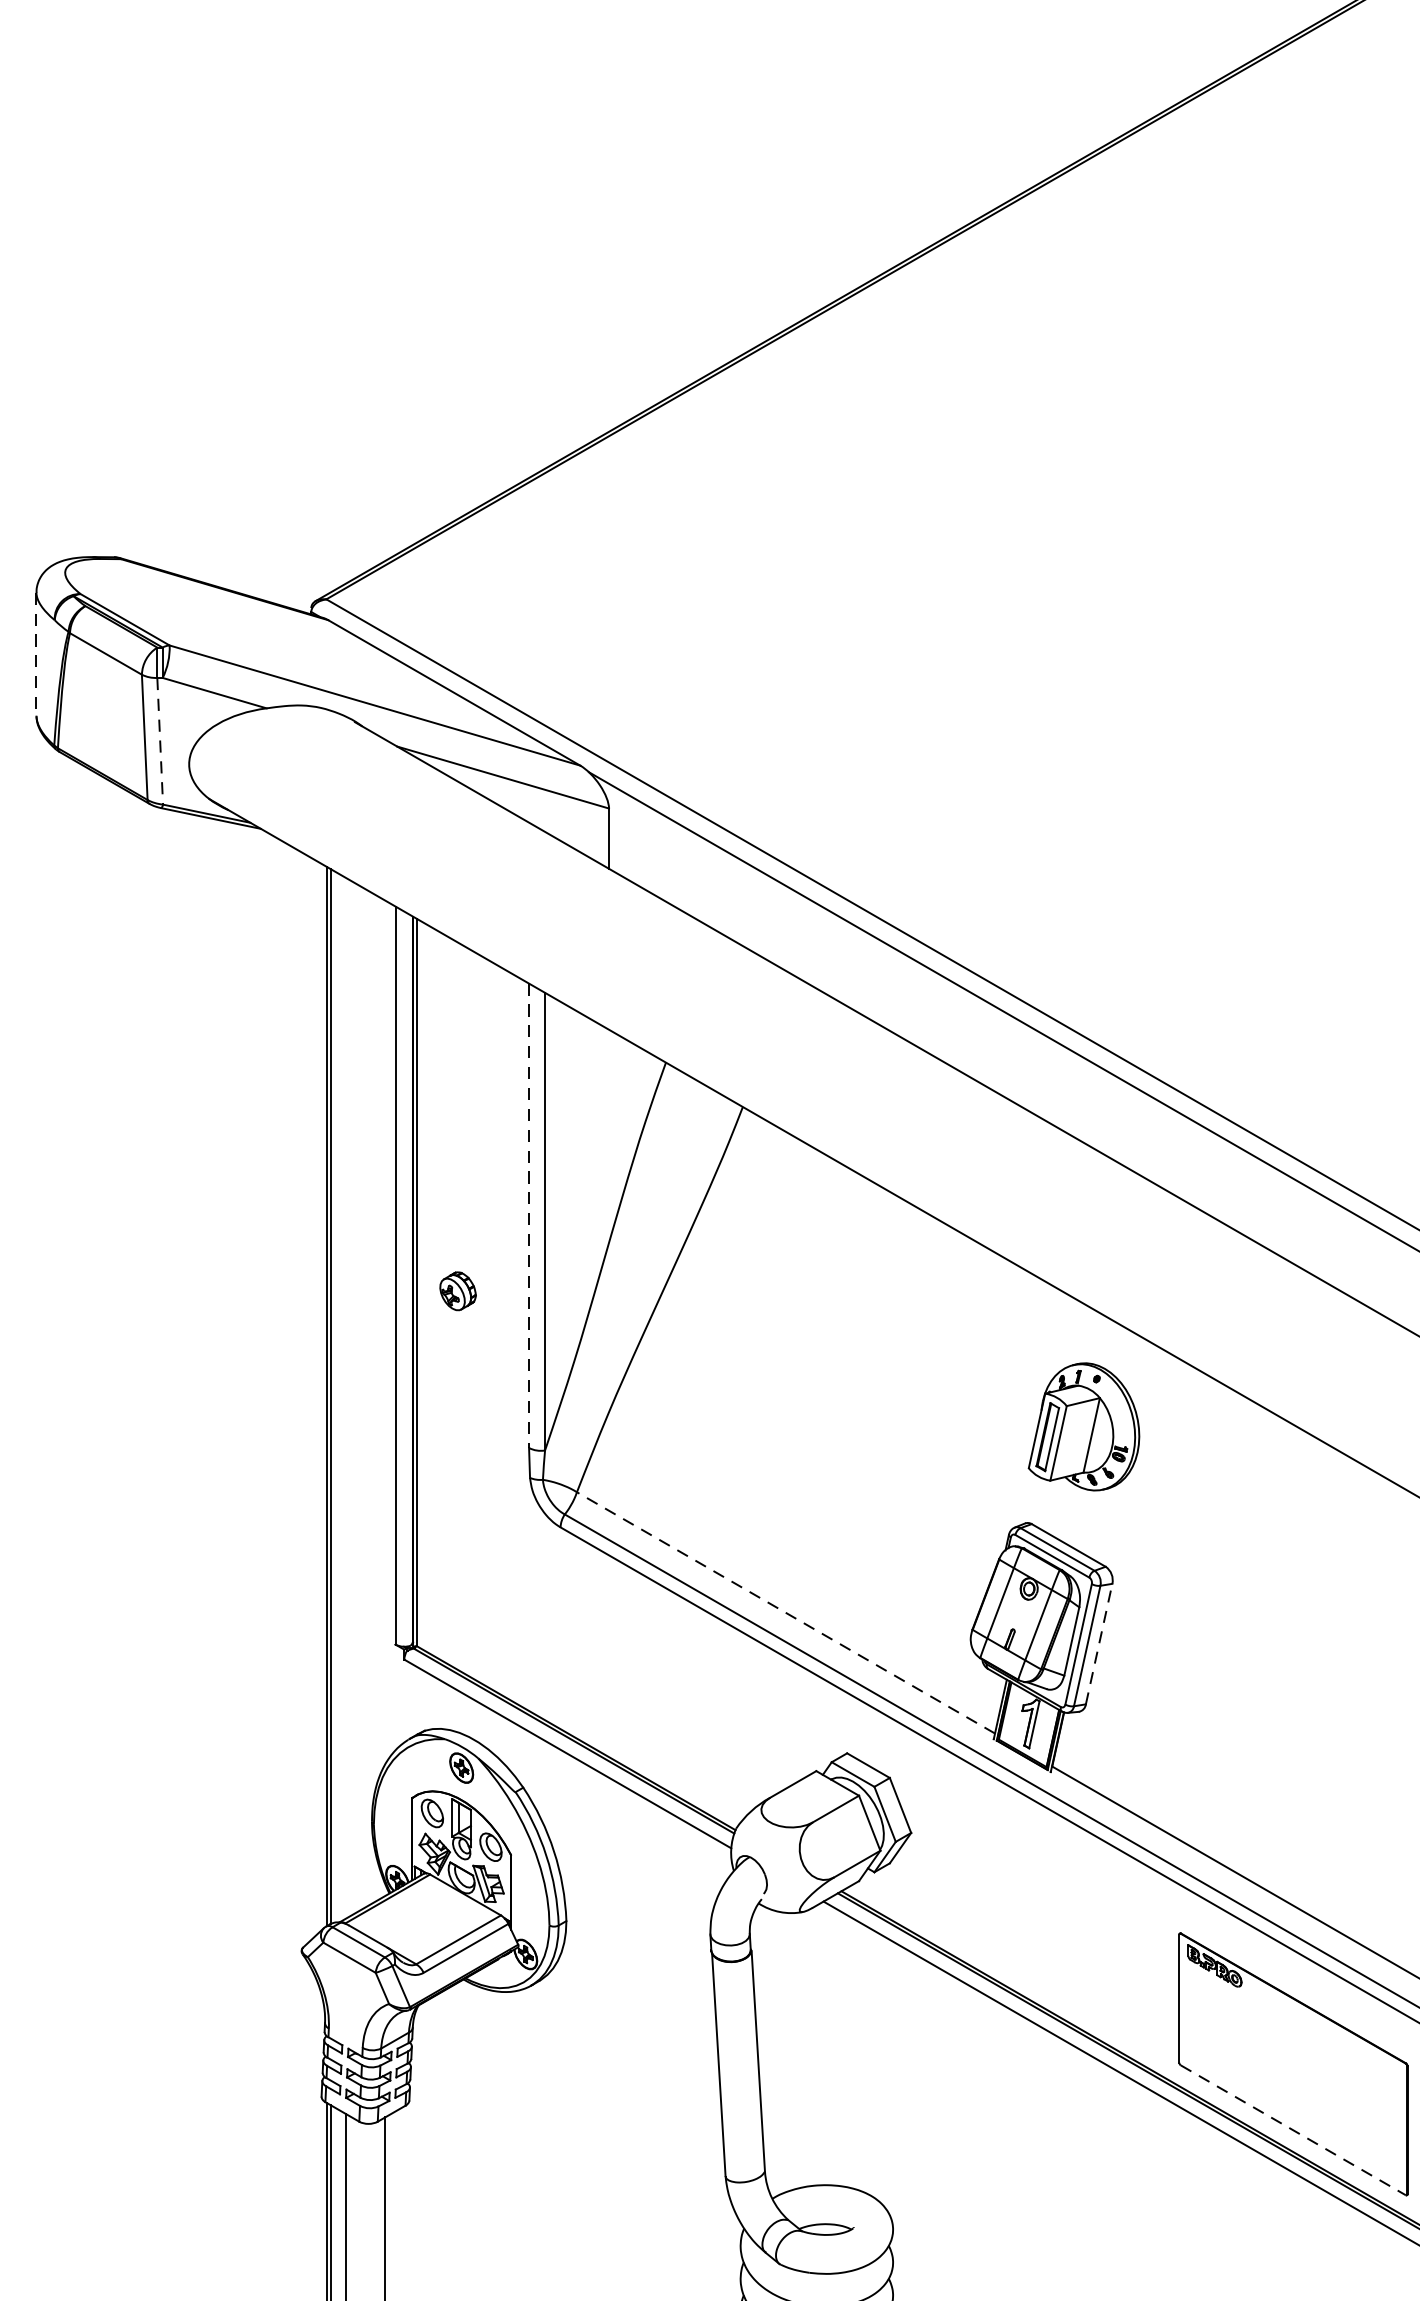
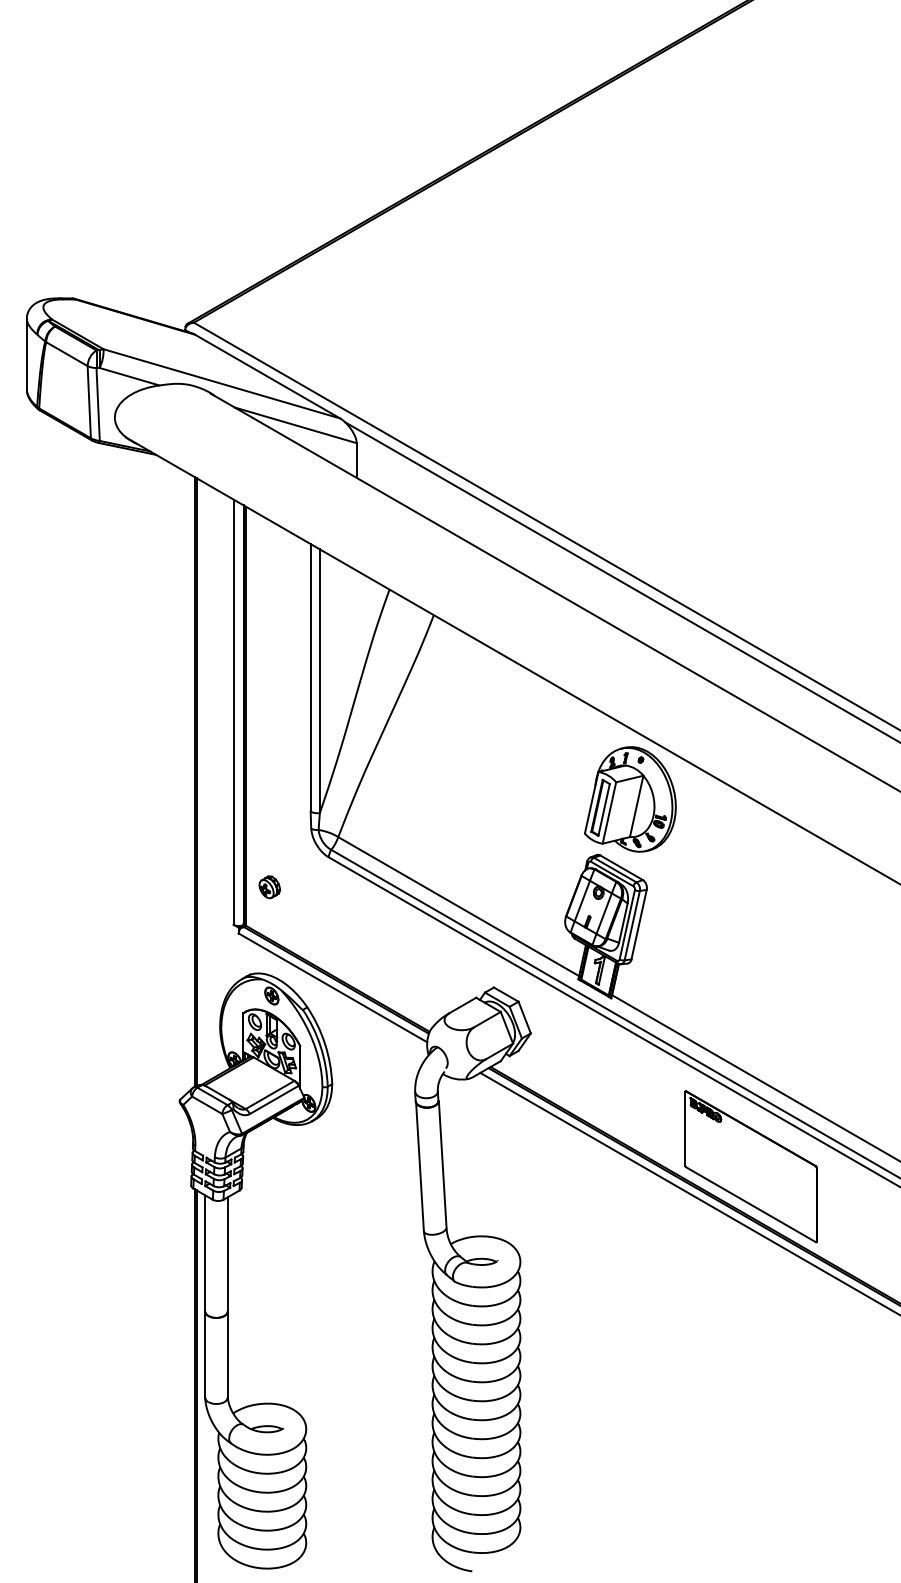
line: (35, 654) -> (26, 354), dashed -> solid
line: (160, 741) -> (98, 404), dashed -> solid
line: (528, 1215) -> (310, 677), dashed -> solid
part: (457, 1291) -> (269, 887), moved
part: (1084, 1426) -> (630, 799), size x1.43
line: (785, 1612) -> (458, 906), dashed -> solid
line: (1099, 1643) -> (639, 924), dashed -> solid
line: (1292, 2129) -> (750, 1204), dashed -> solid

